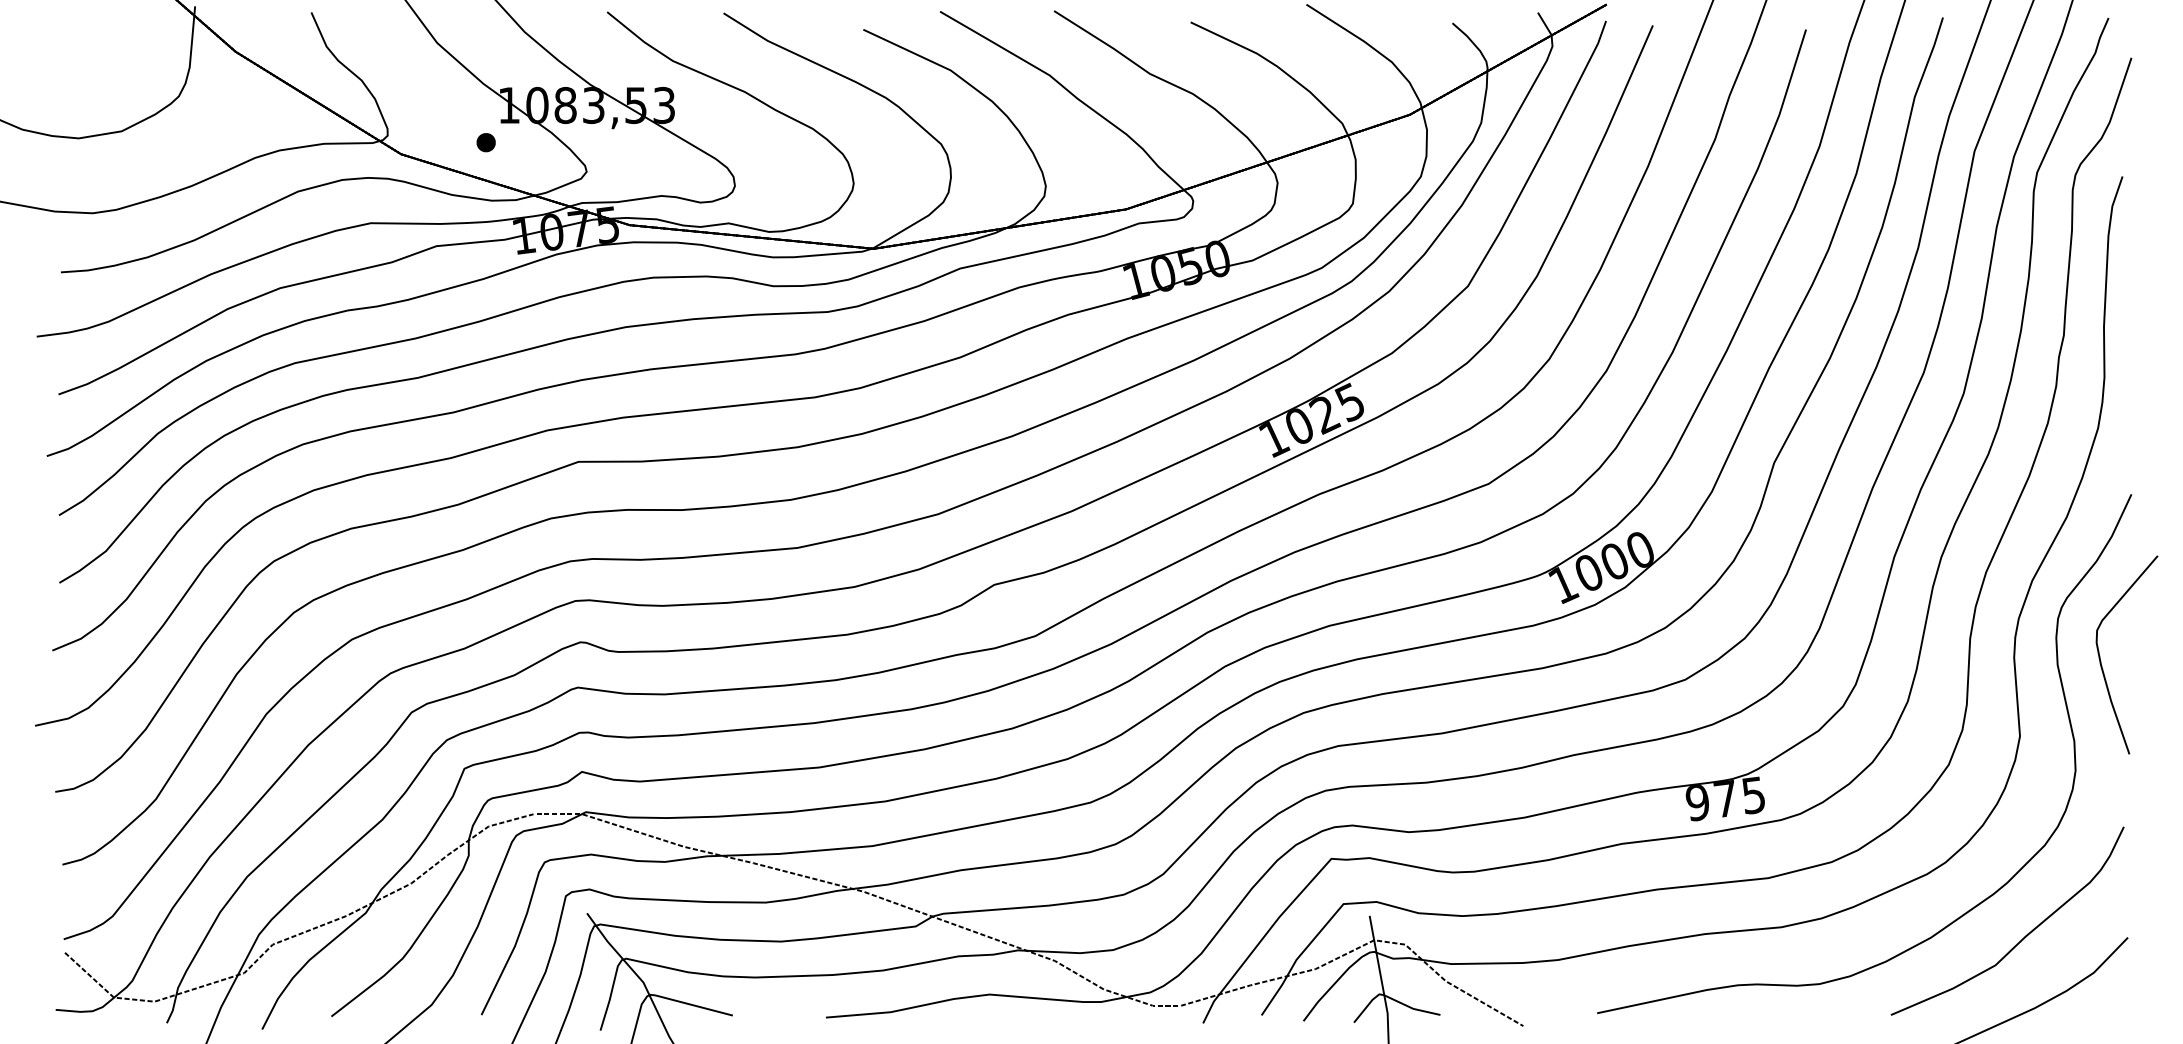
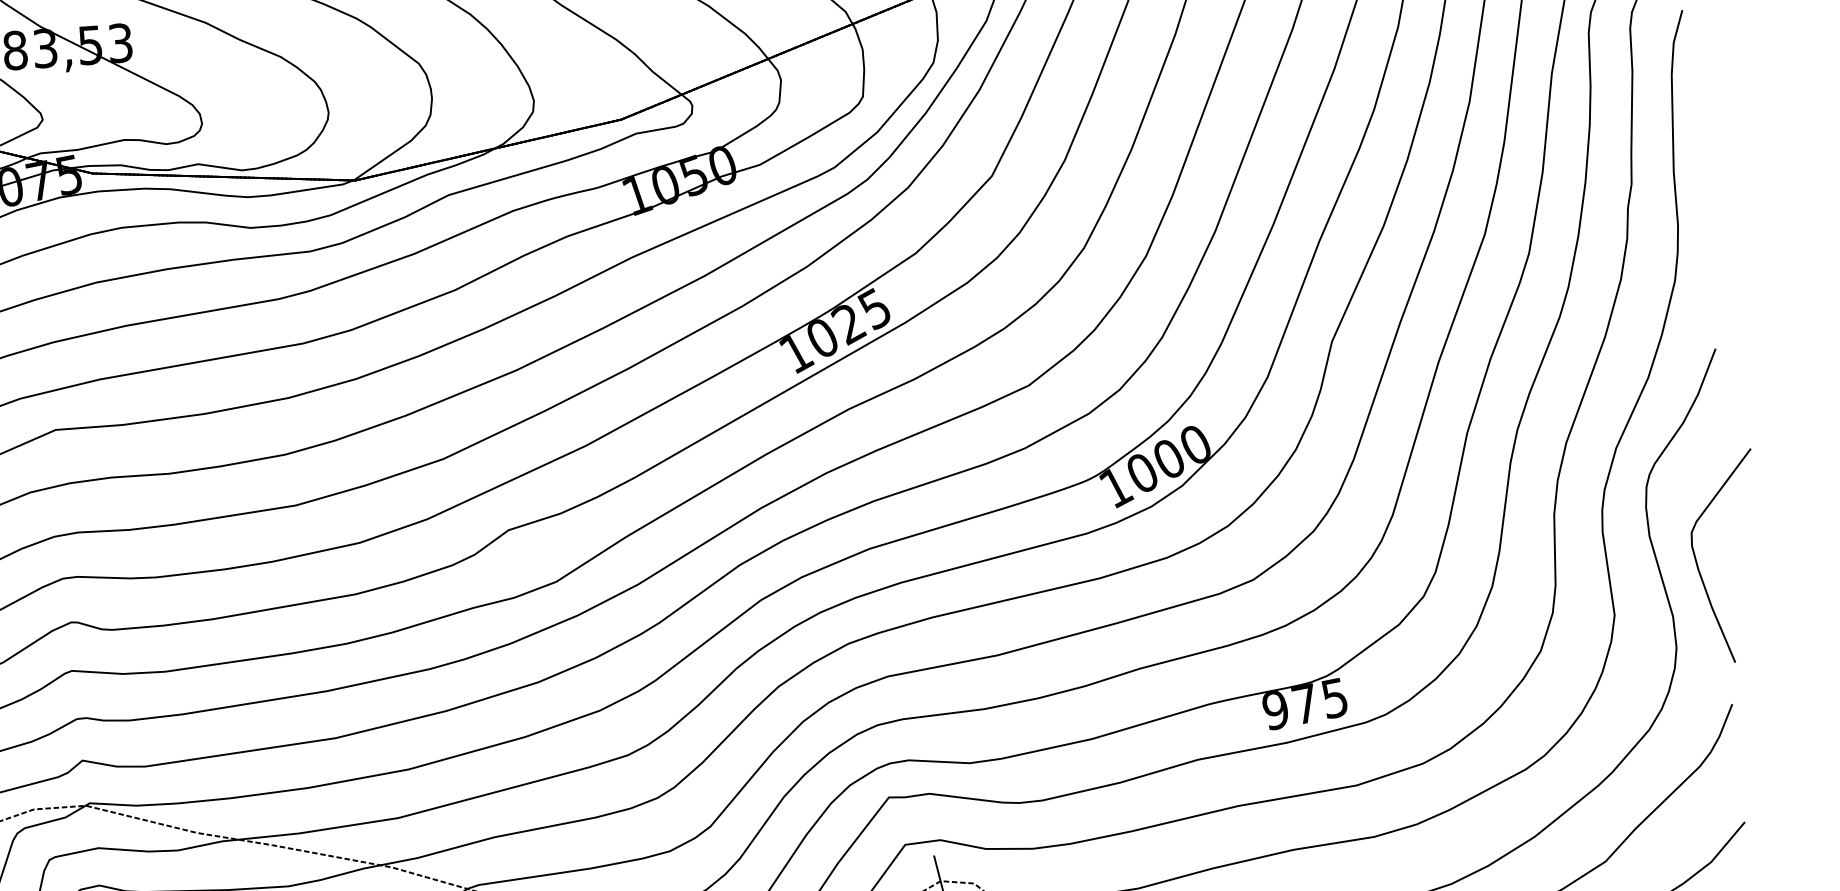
curve: (2101, 661) -> (1698, 565), moved

